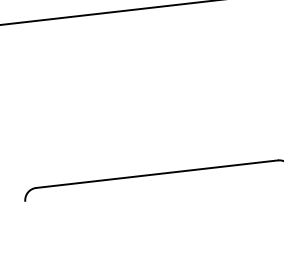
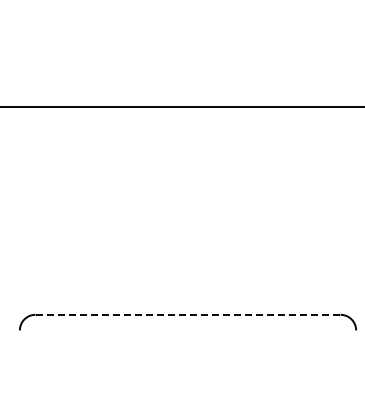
line: (157, 173) -> (188, 314), solid -> dashed

